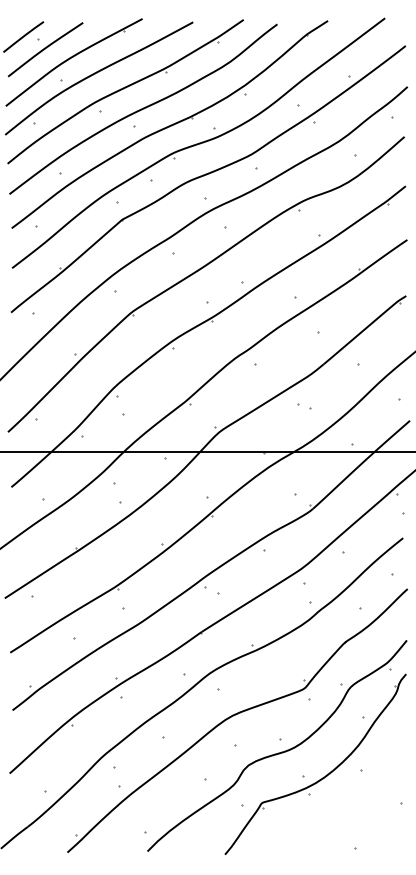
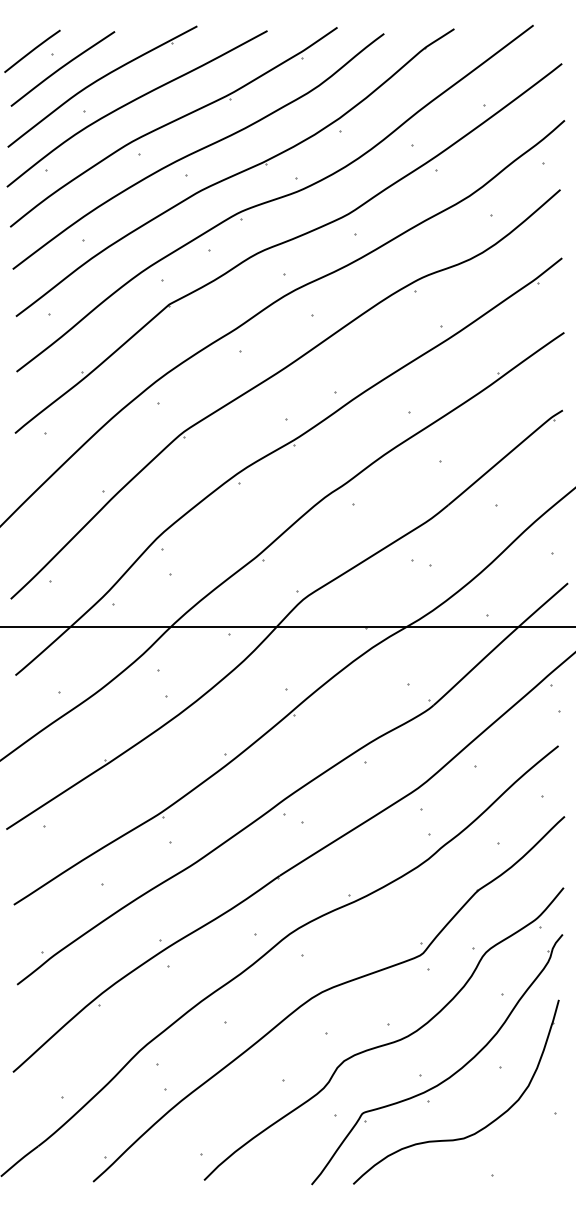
part: (346, 814) -> (479, 1129), added

